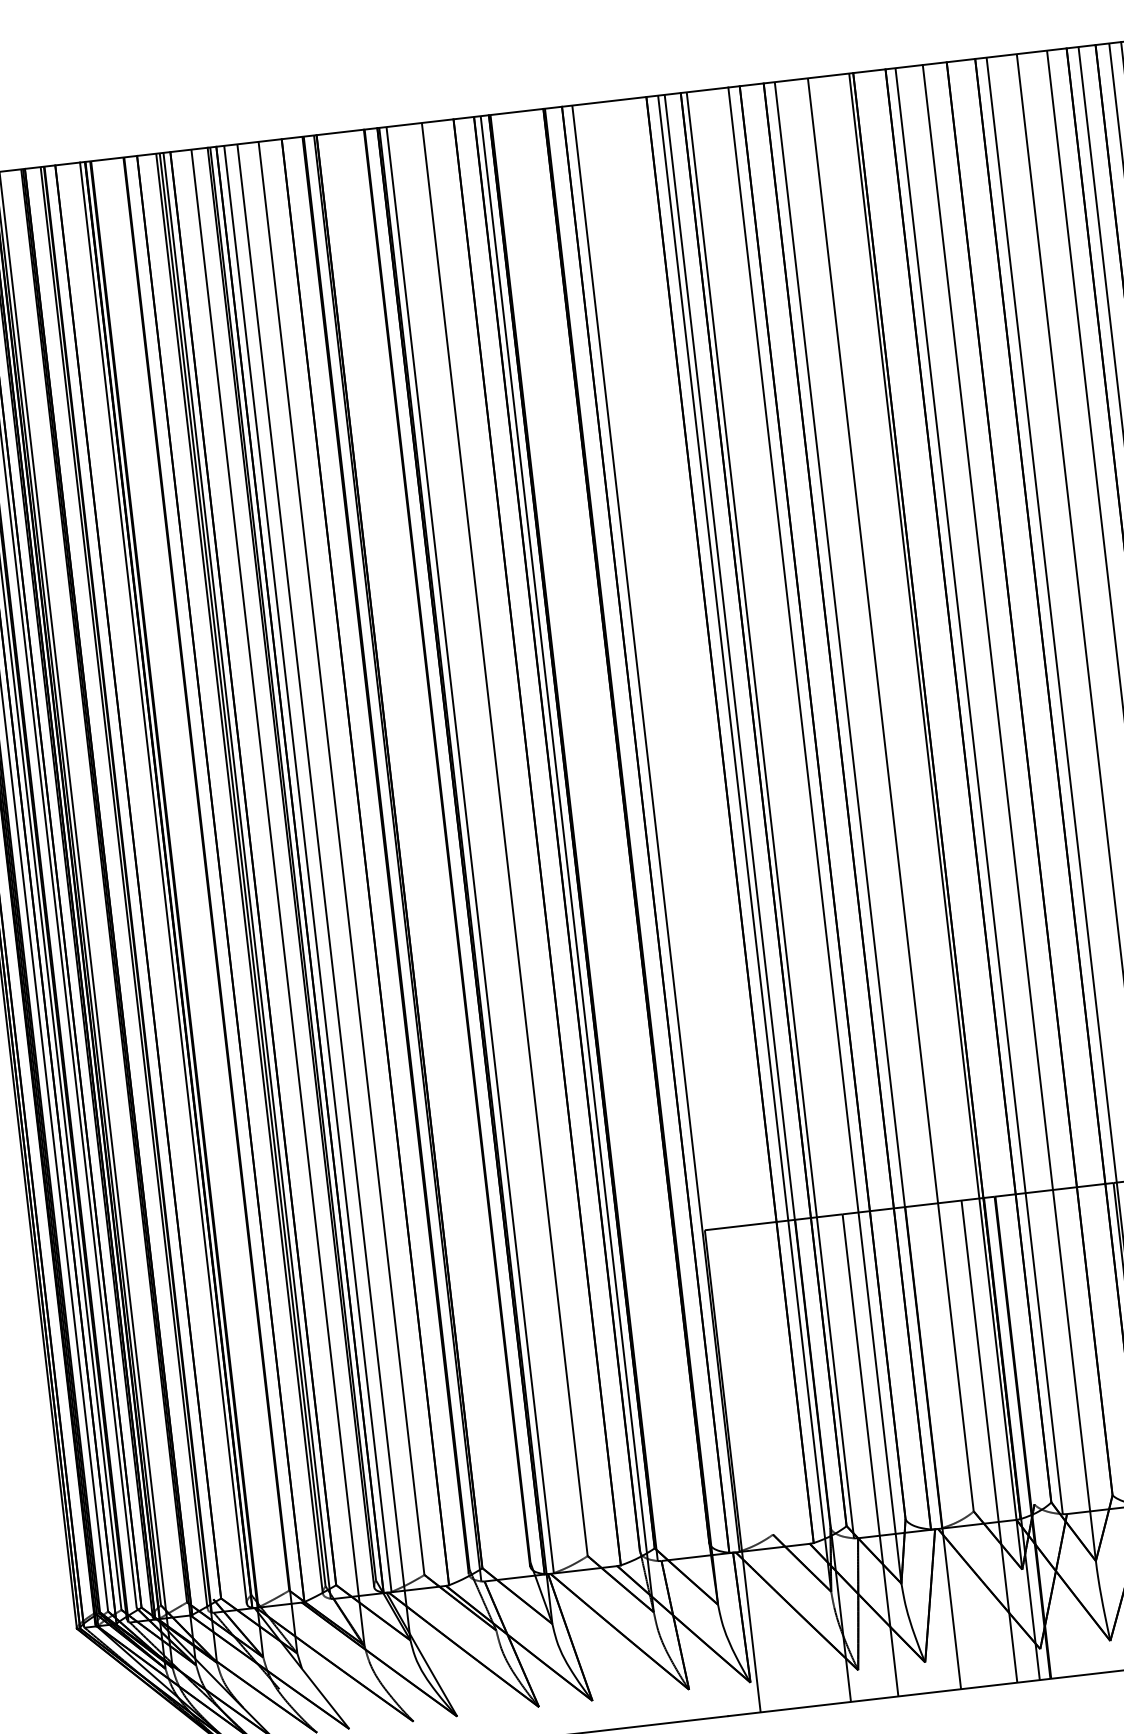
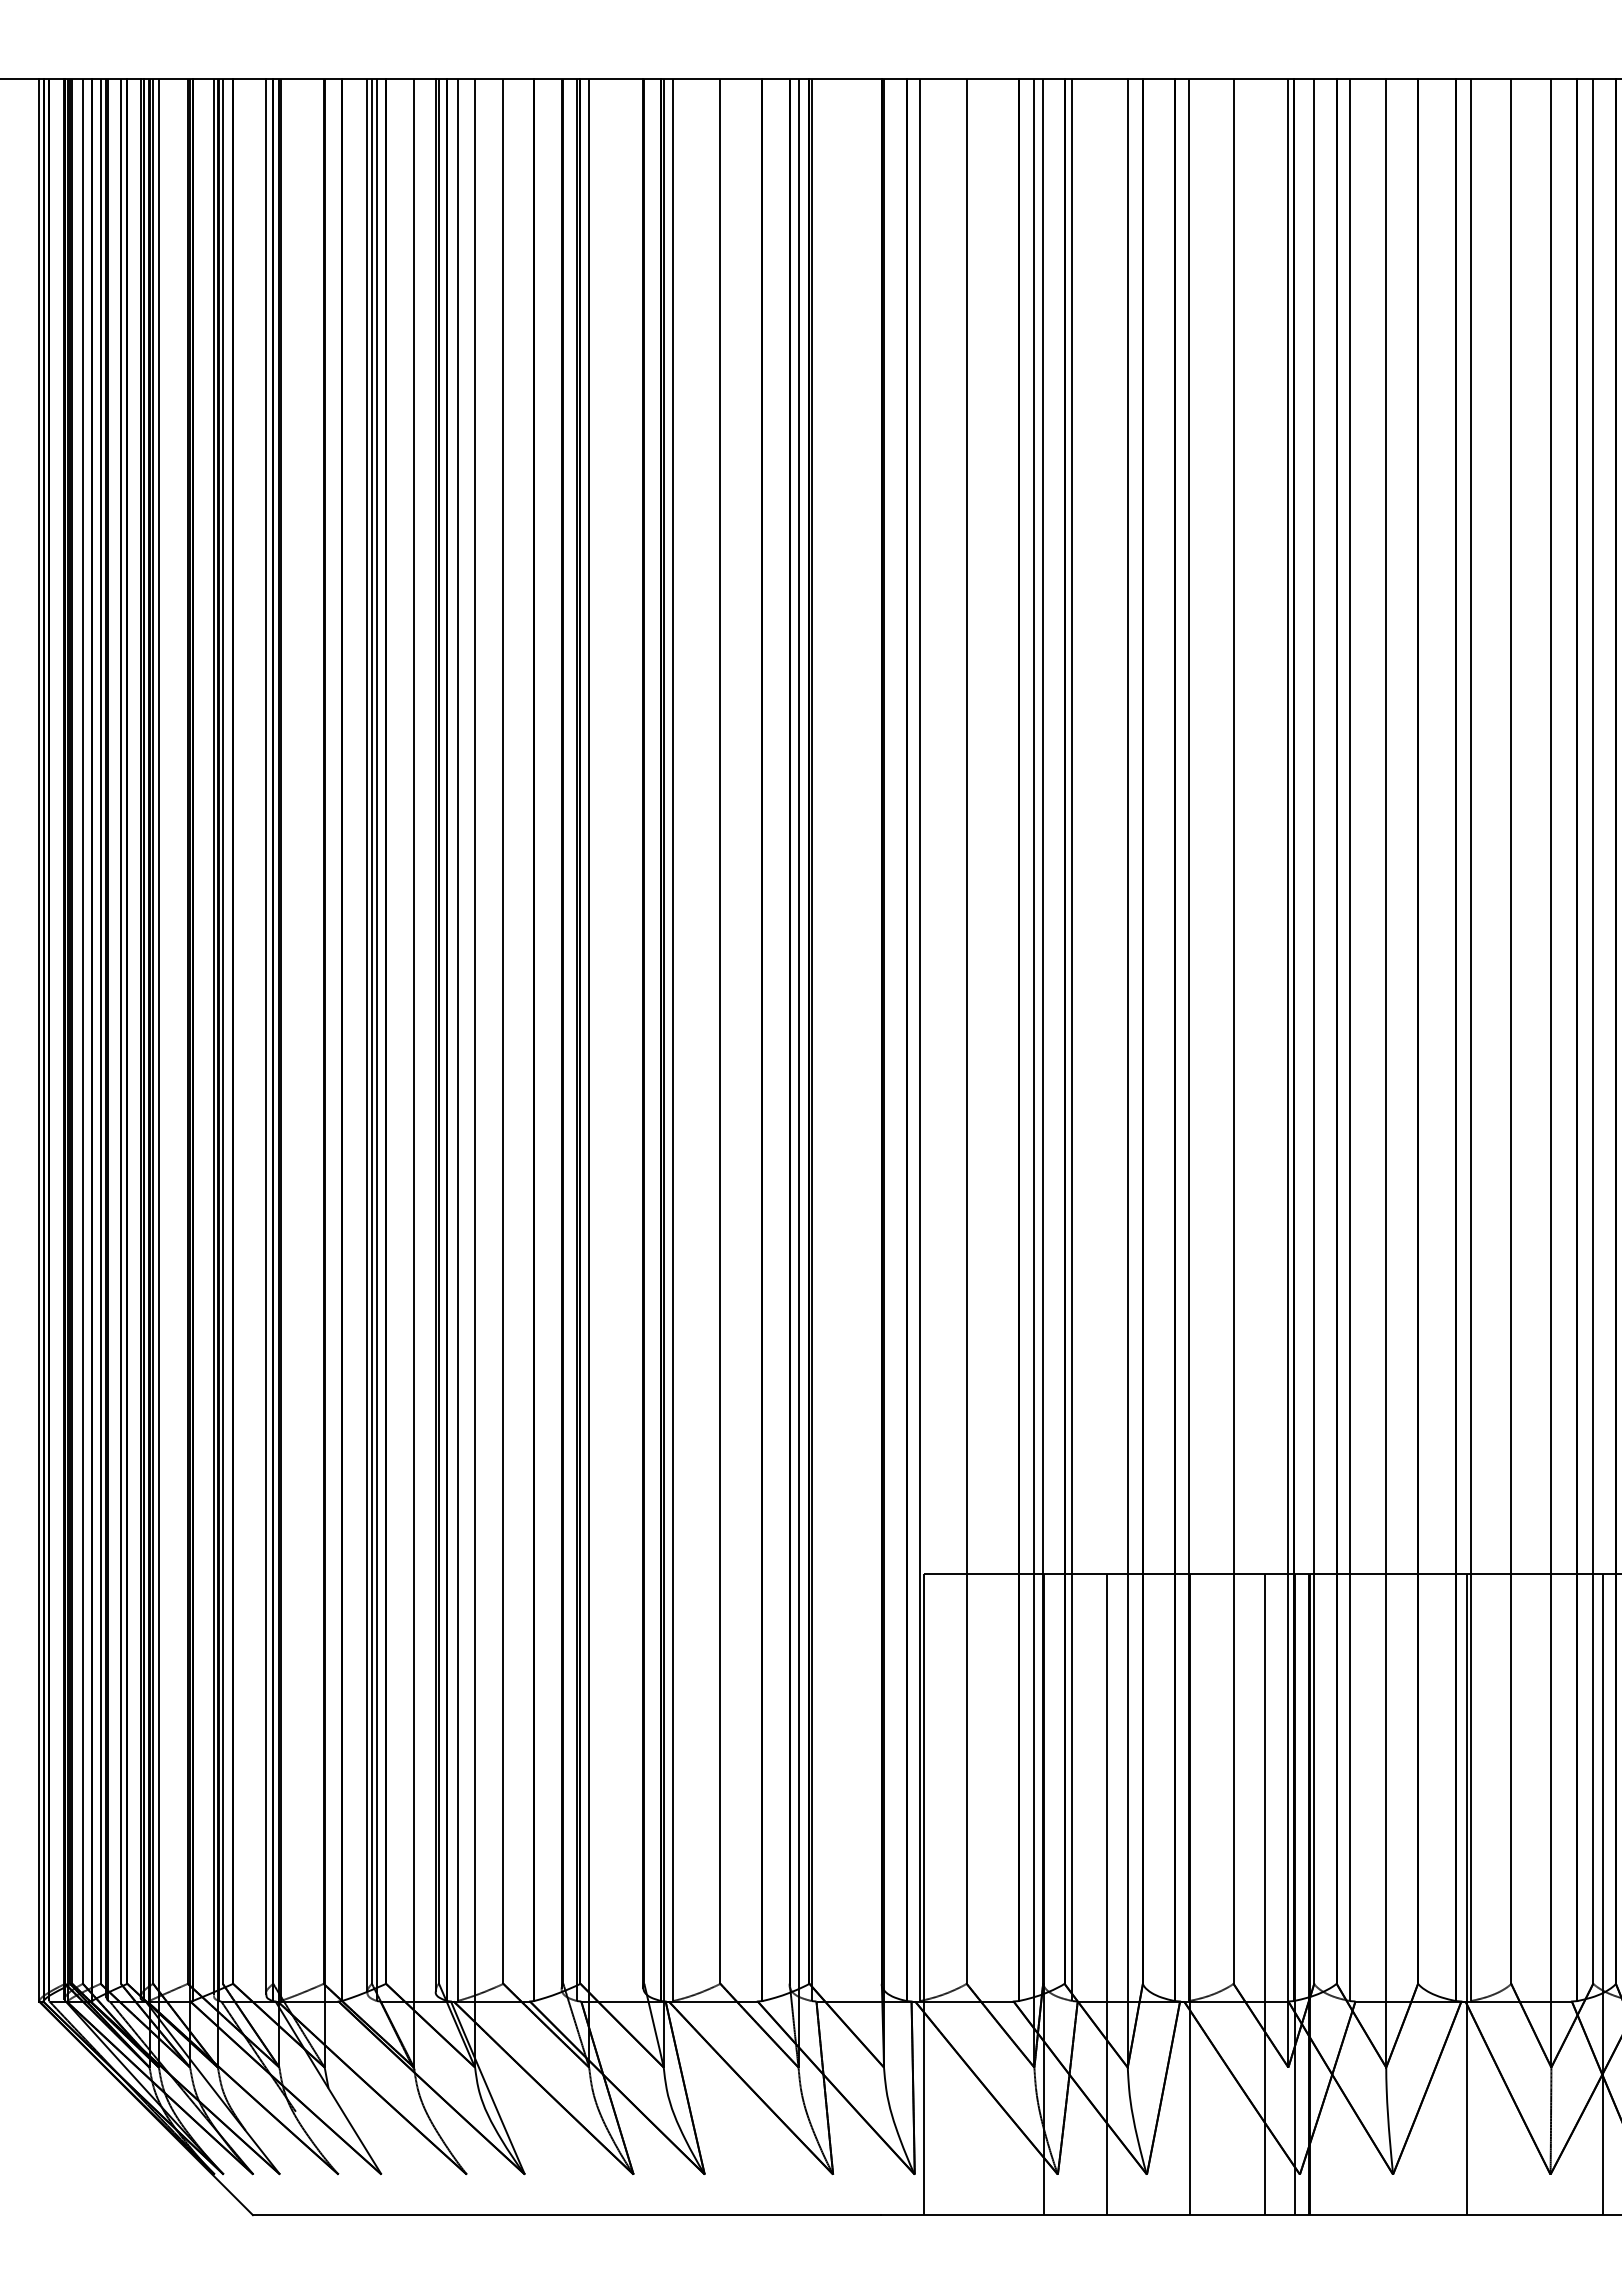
line: (951, 787) -> (1314, 1030), added
line: (689, 817) -> (966, 1030), added
line: (409, 881) -> (589, 1072), added
line: (130, 882) -> (222, 1030), added

